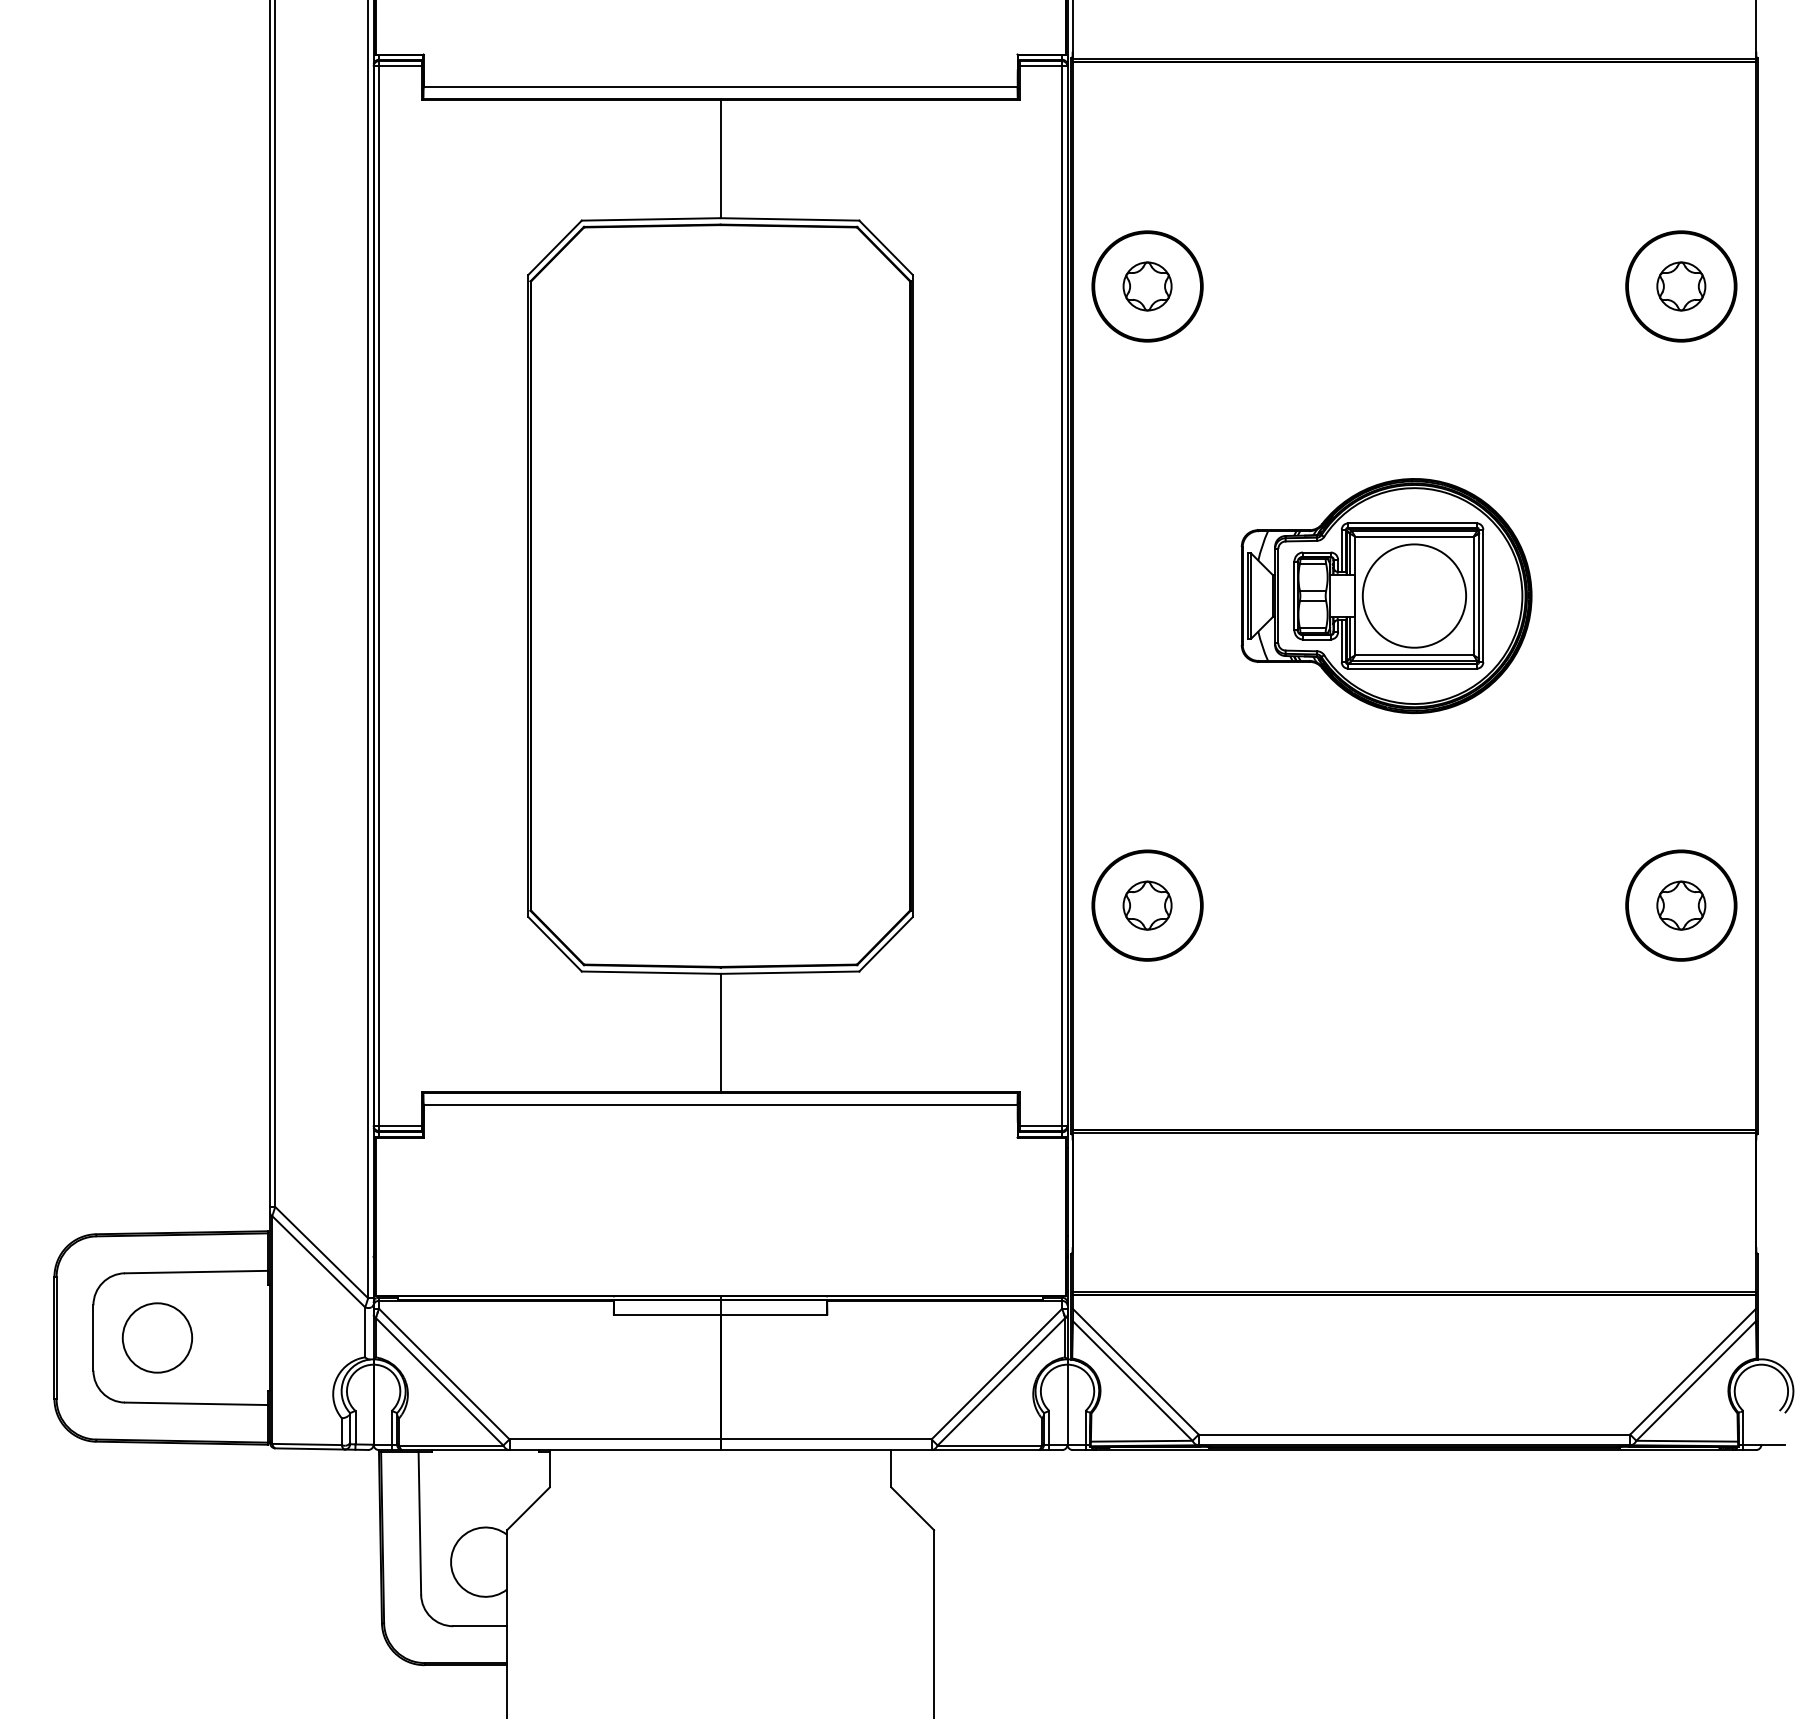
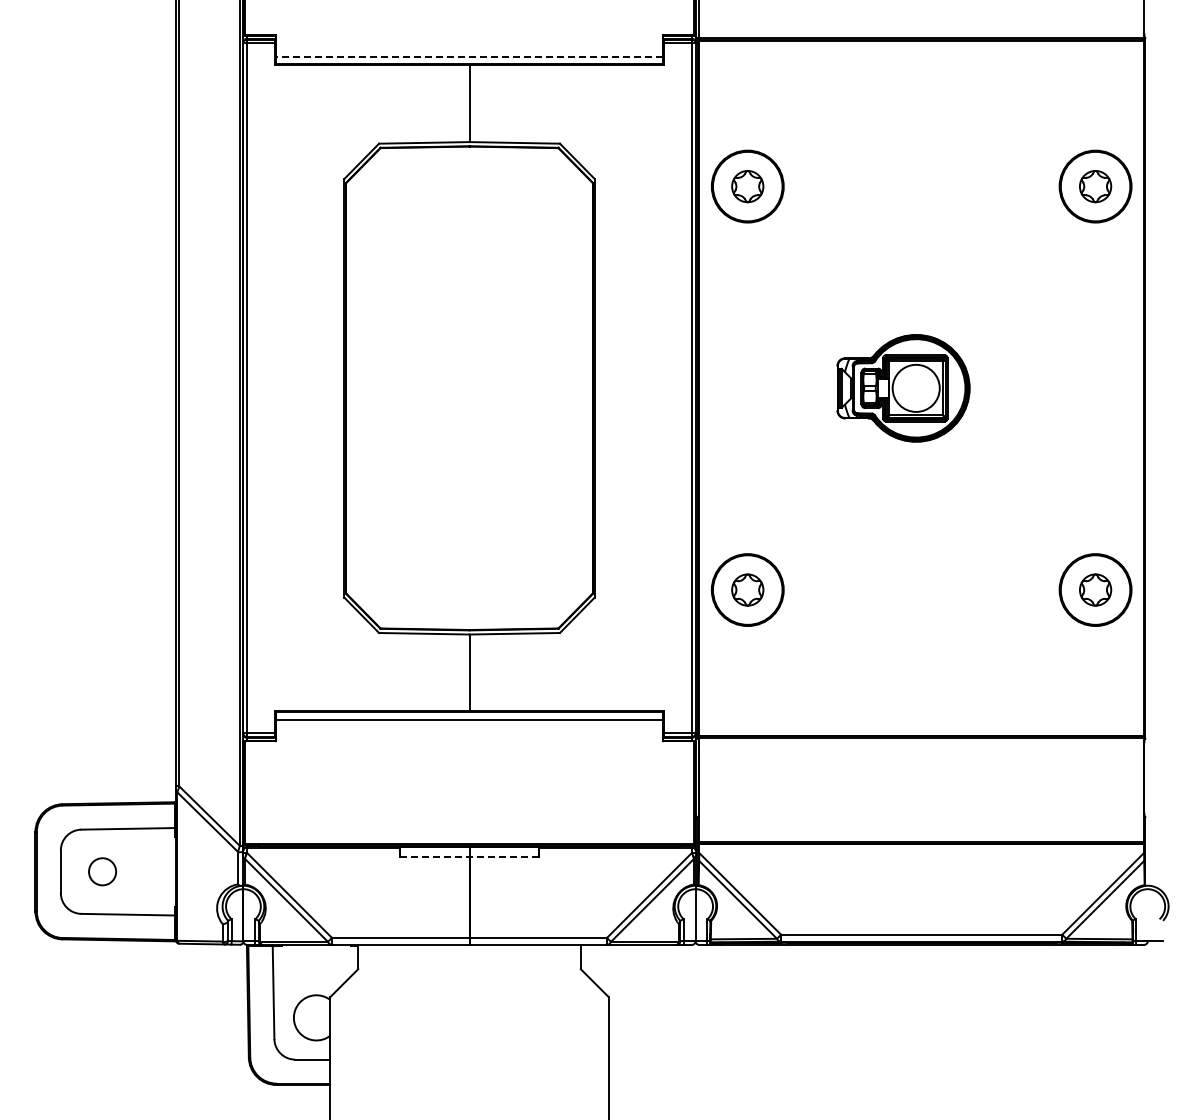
line: (720, 86) -> (469, 56), solid -> dashed
part: (1386, 596) -> (903, 388), size x0.7
line: (720, 1314) -> (469, 856), solid -> dashed
circle: (157, 1337) -> (102, 871), size x0.6

